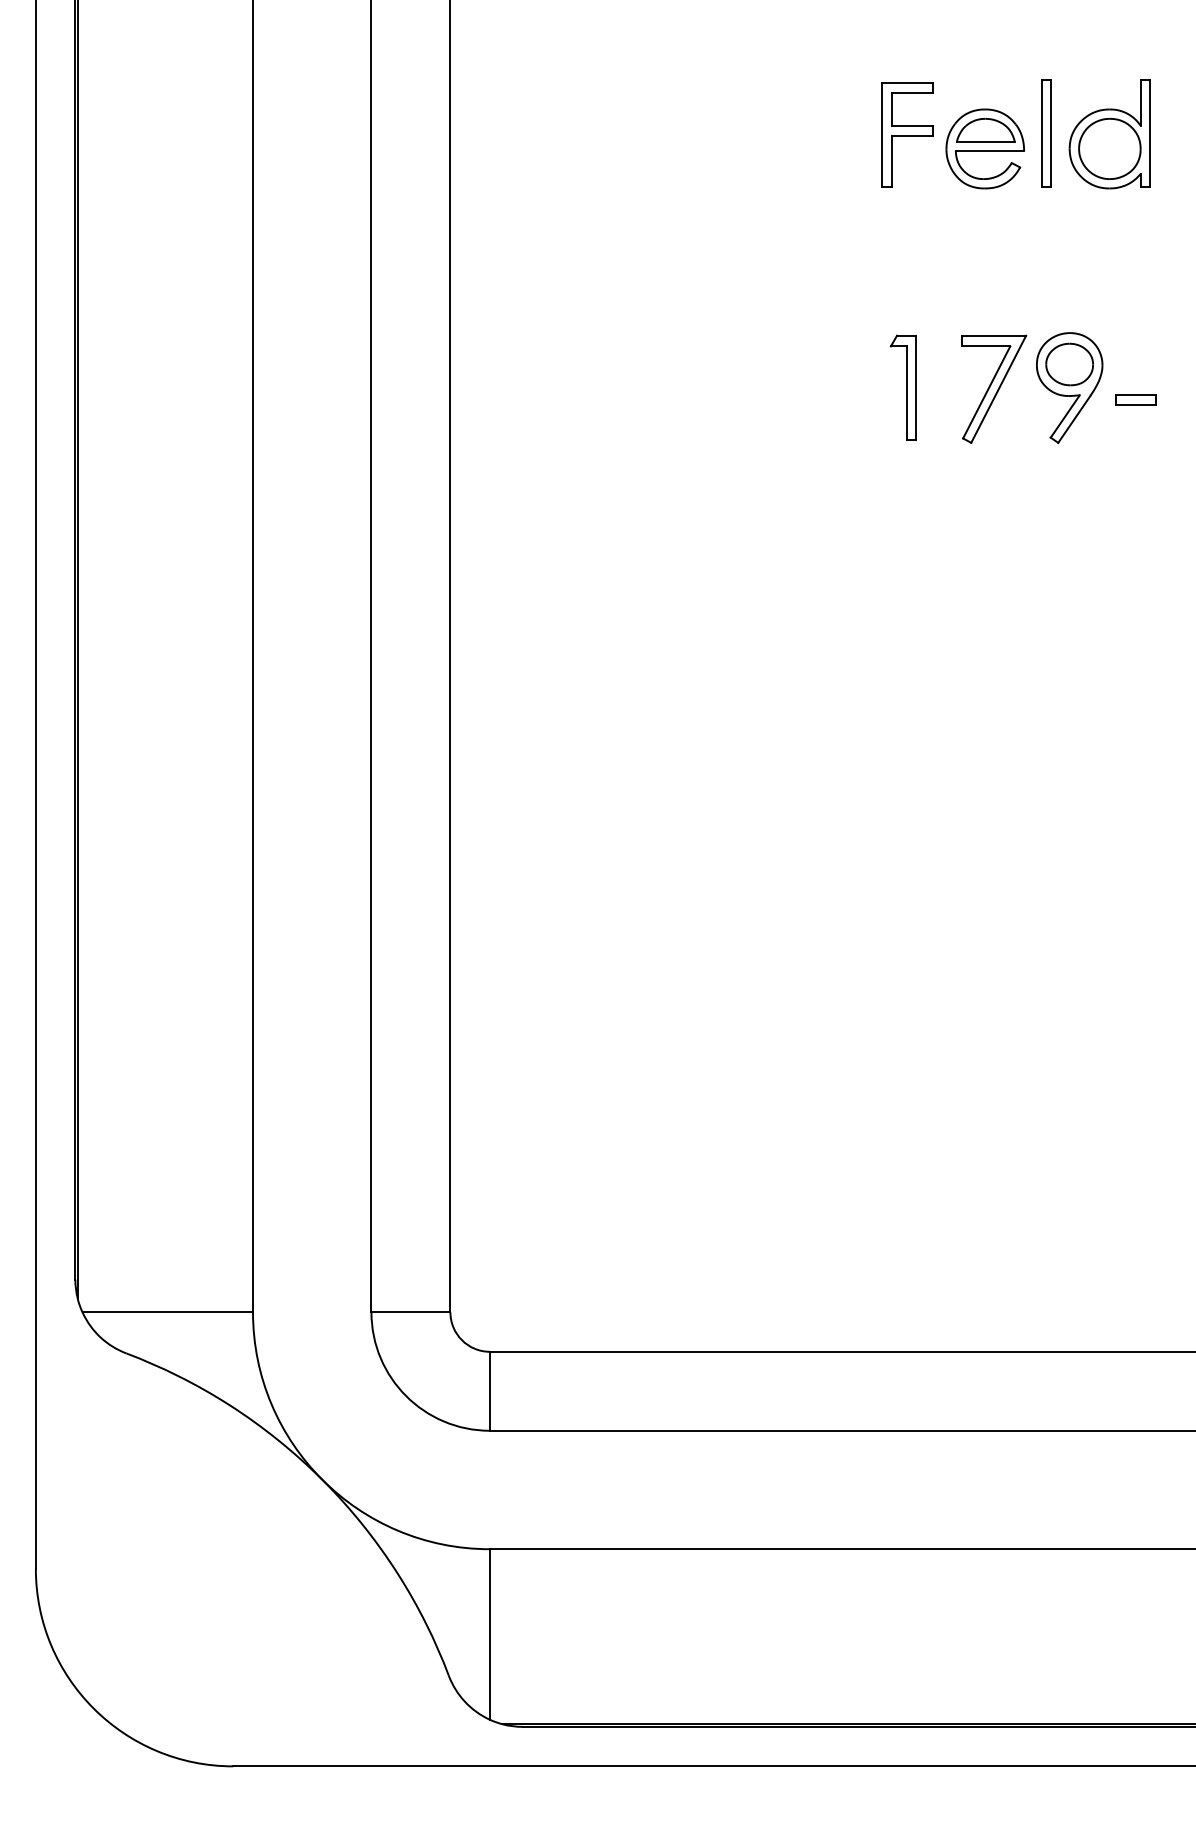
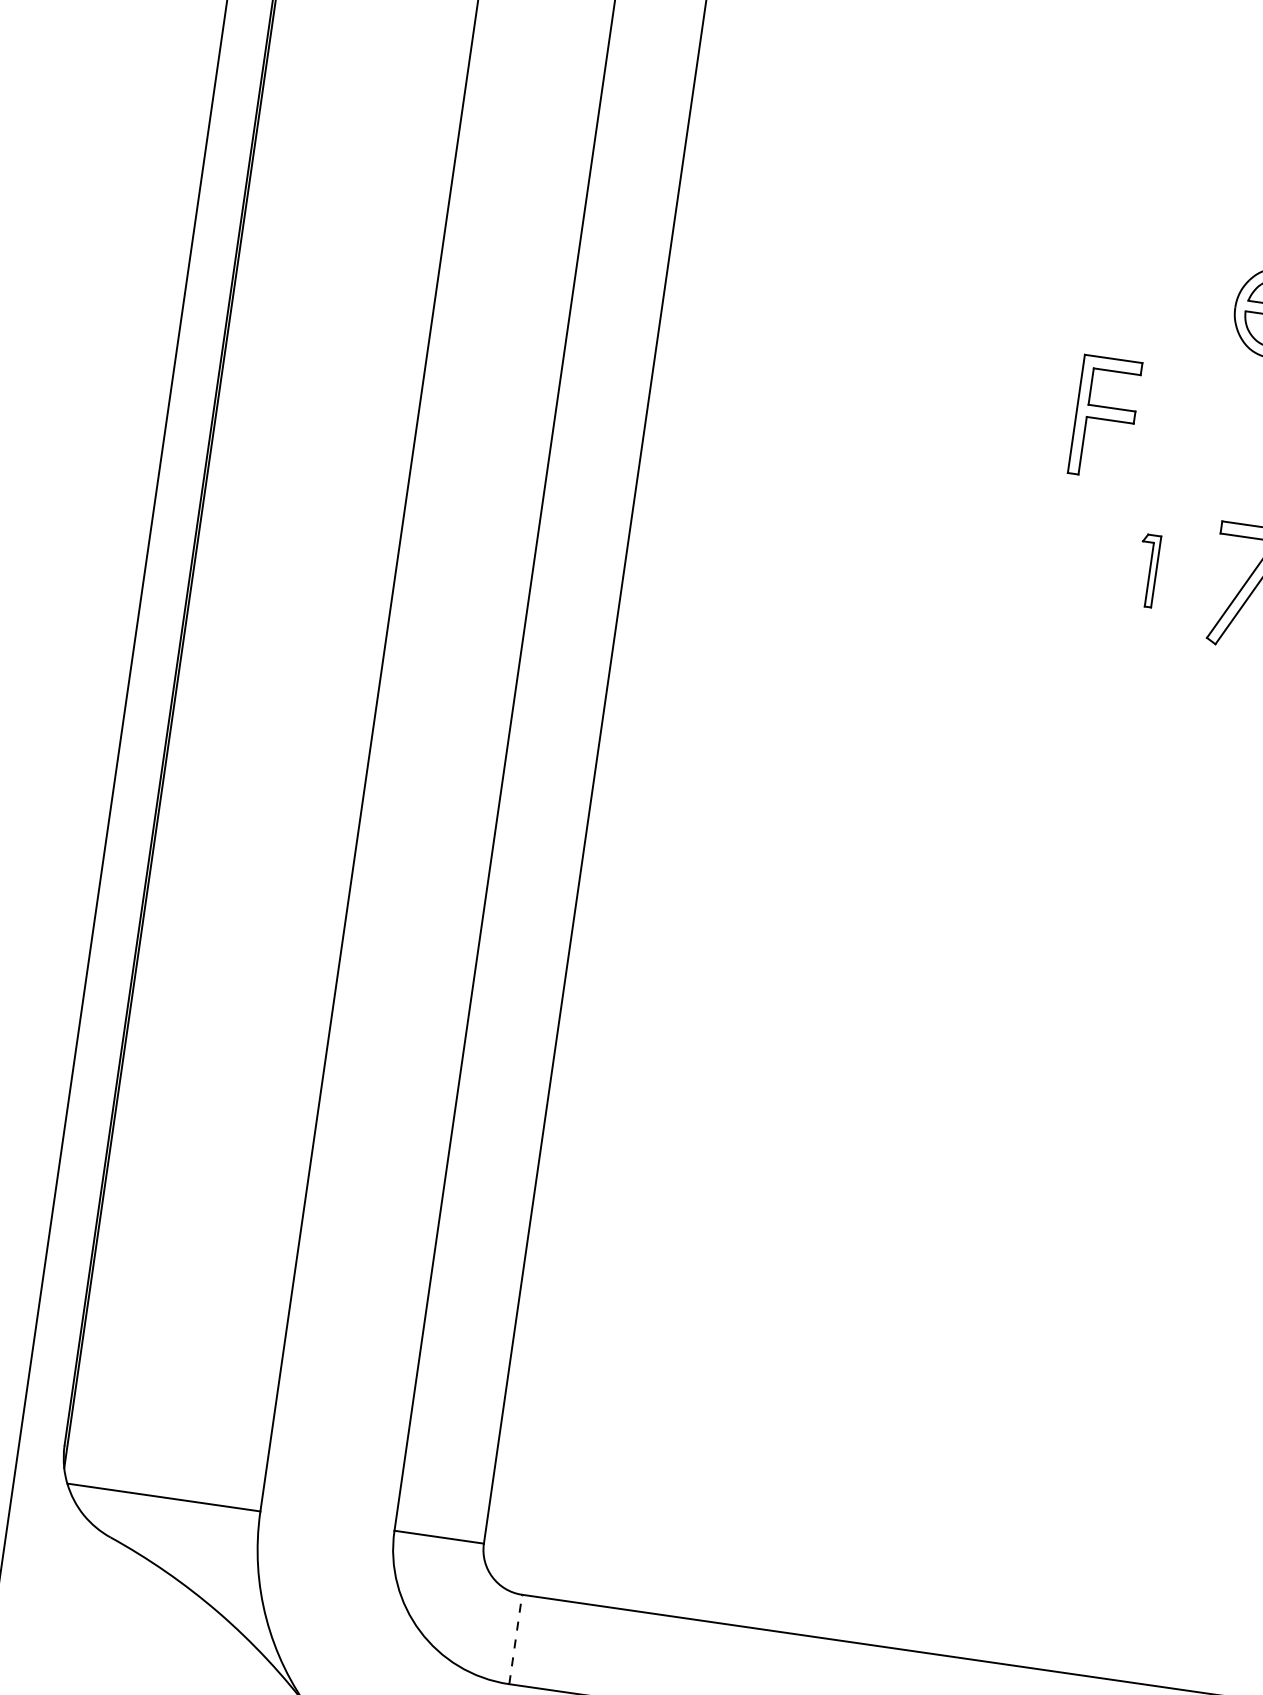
part: (907, 134) -> (1105, 417), moved
part: (902, 387) -> (1146, 570), size x0.6
line: (489, 1390) -> (515, 1638), solid -> dashed

